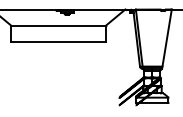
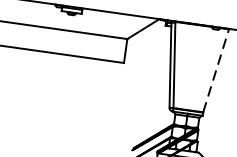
line: (167, 38) -> (216, 71), solid -> dashed

